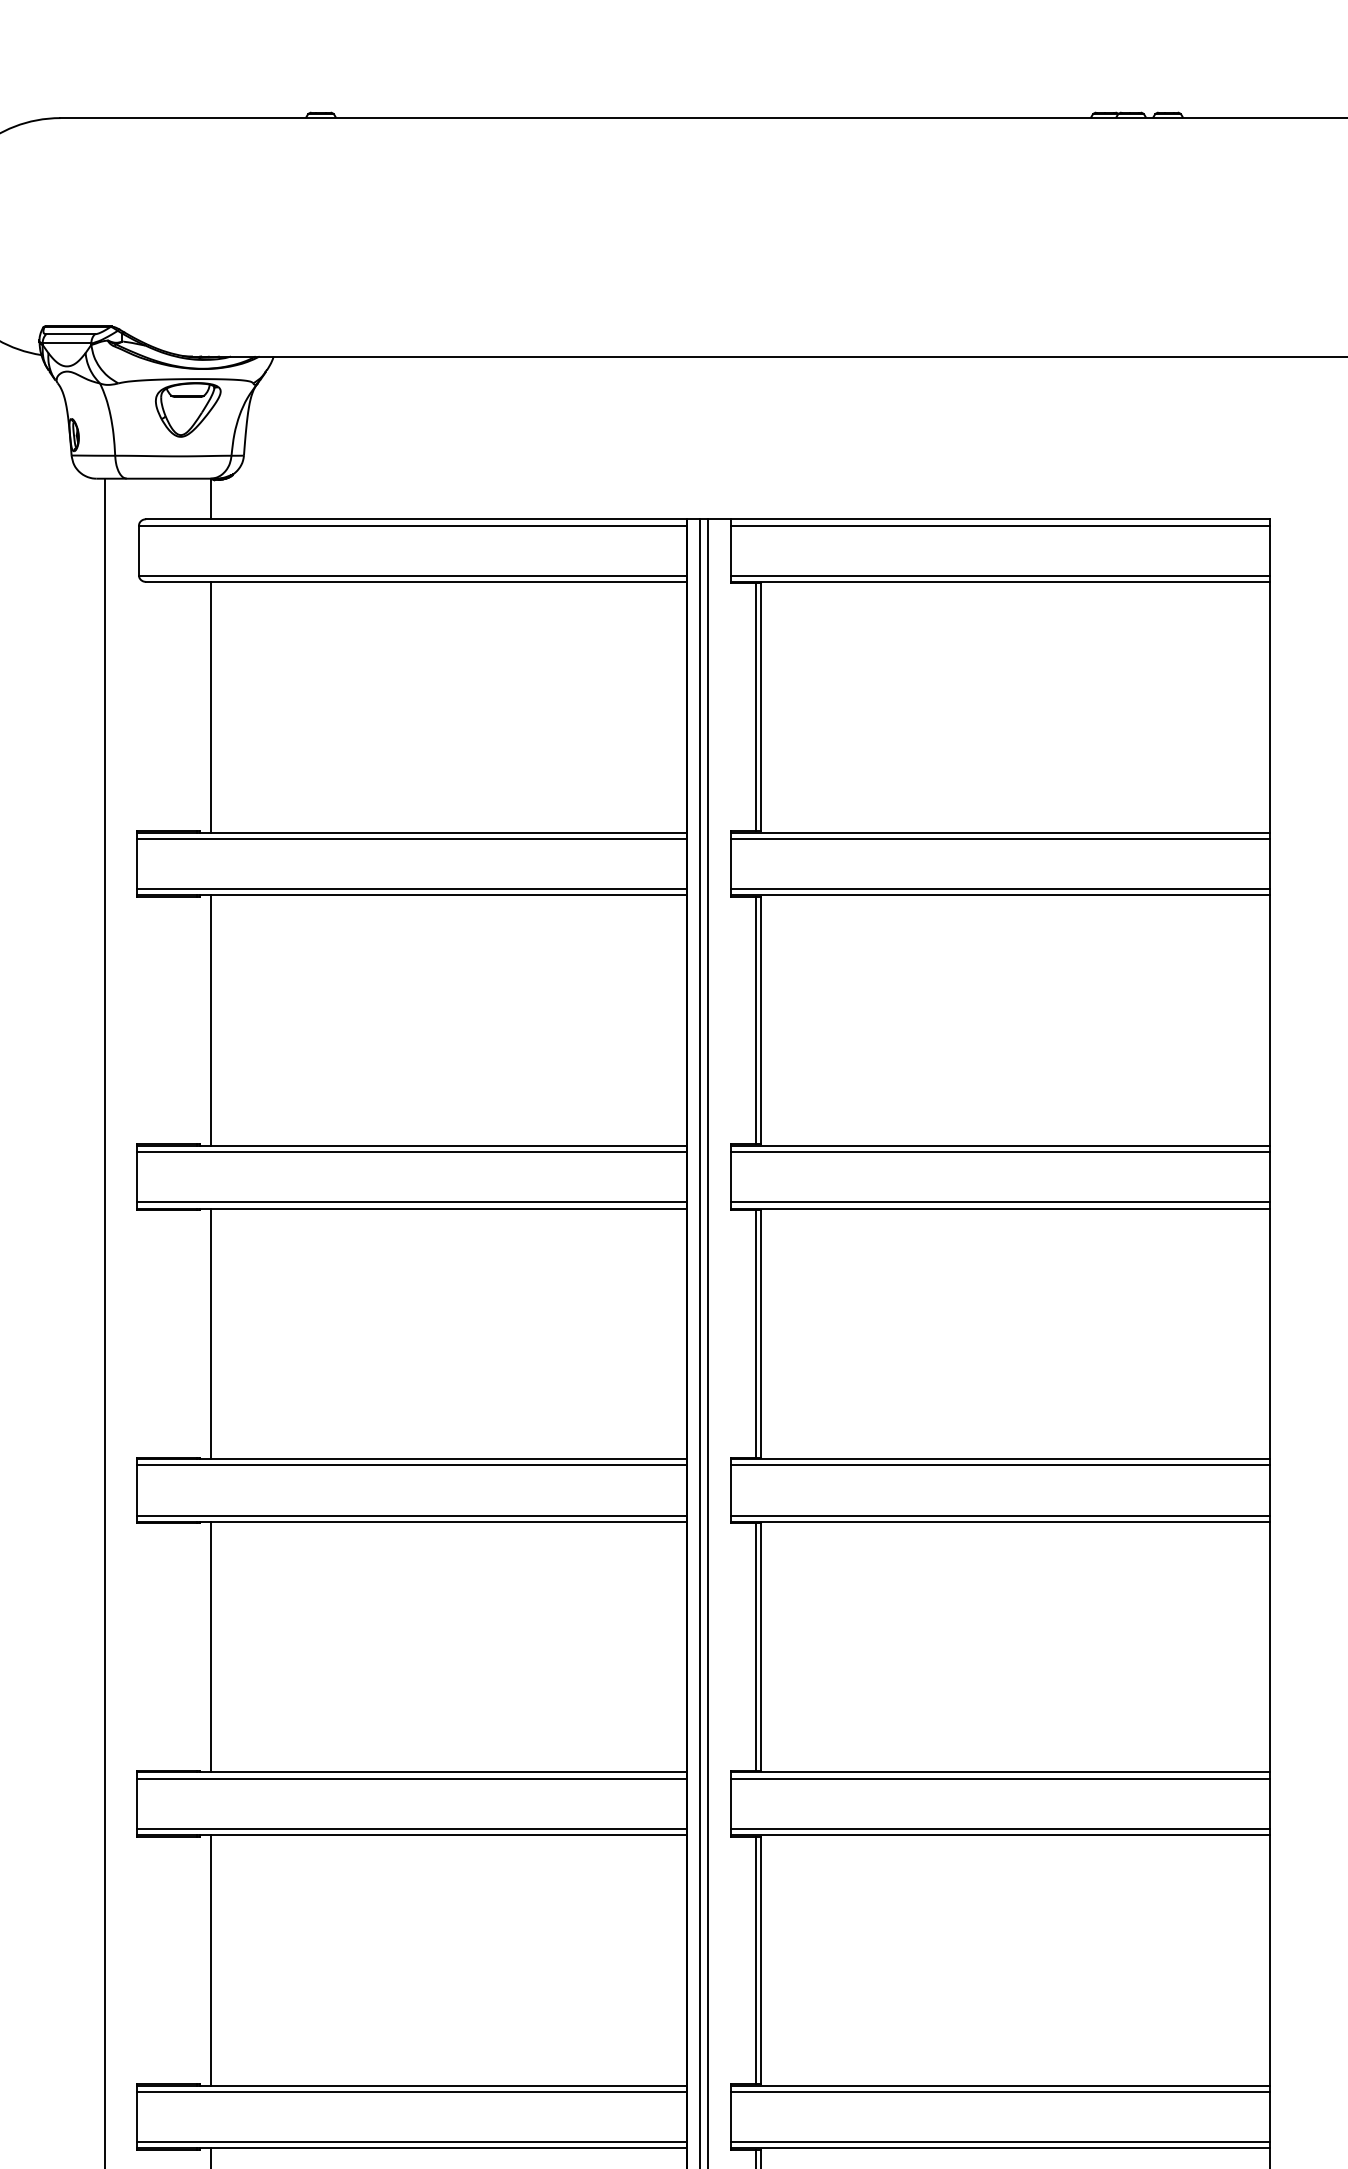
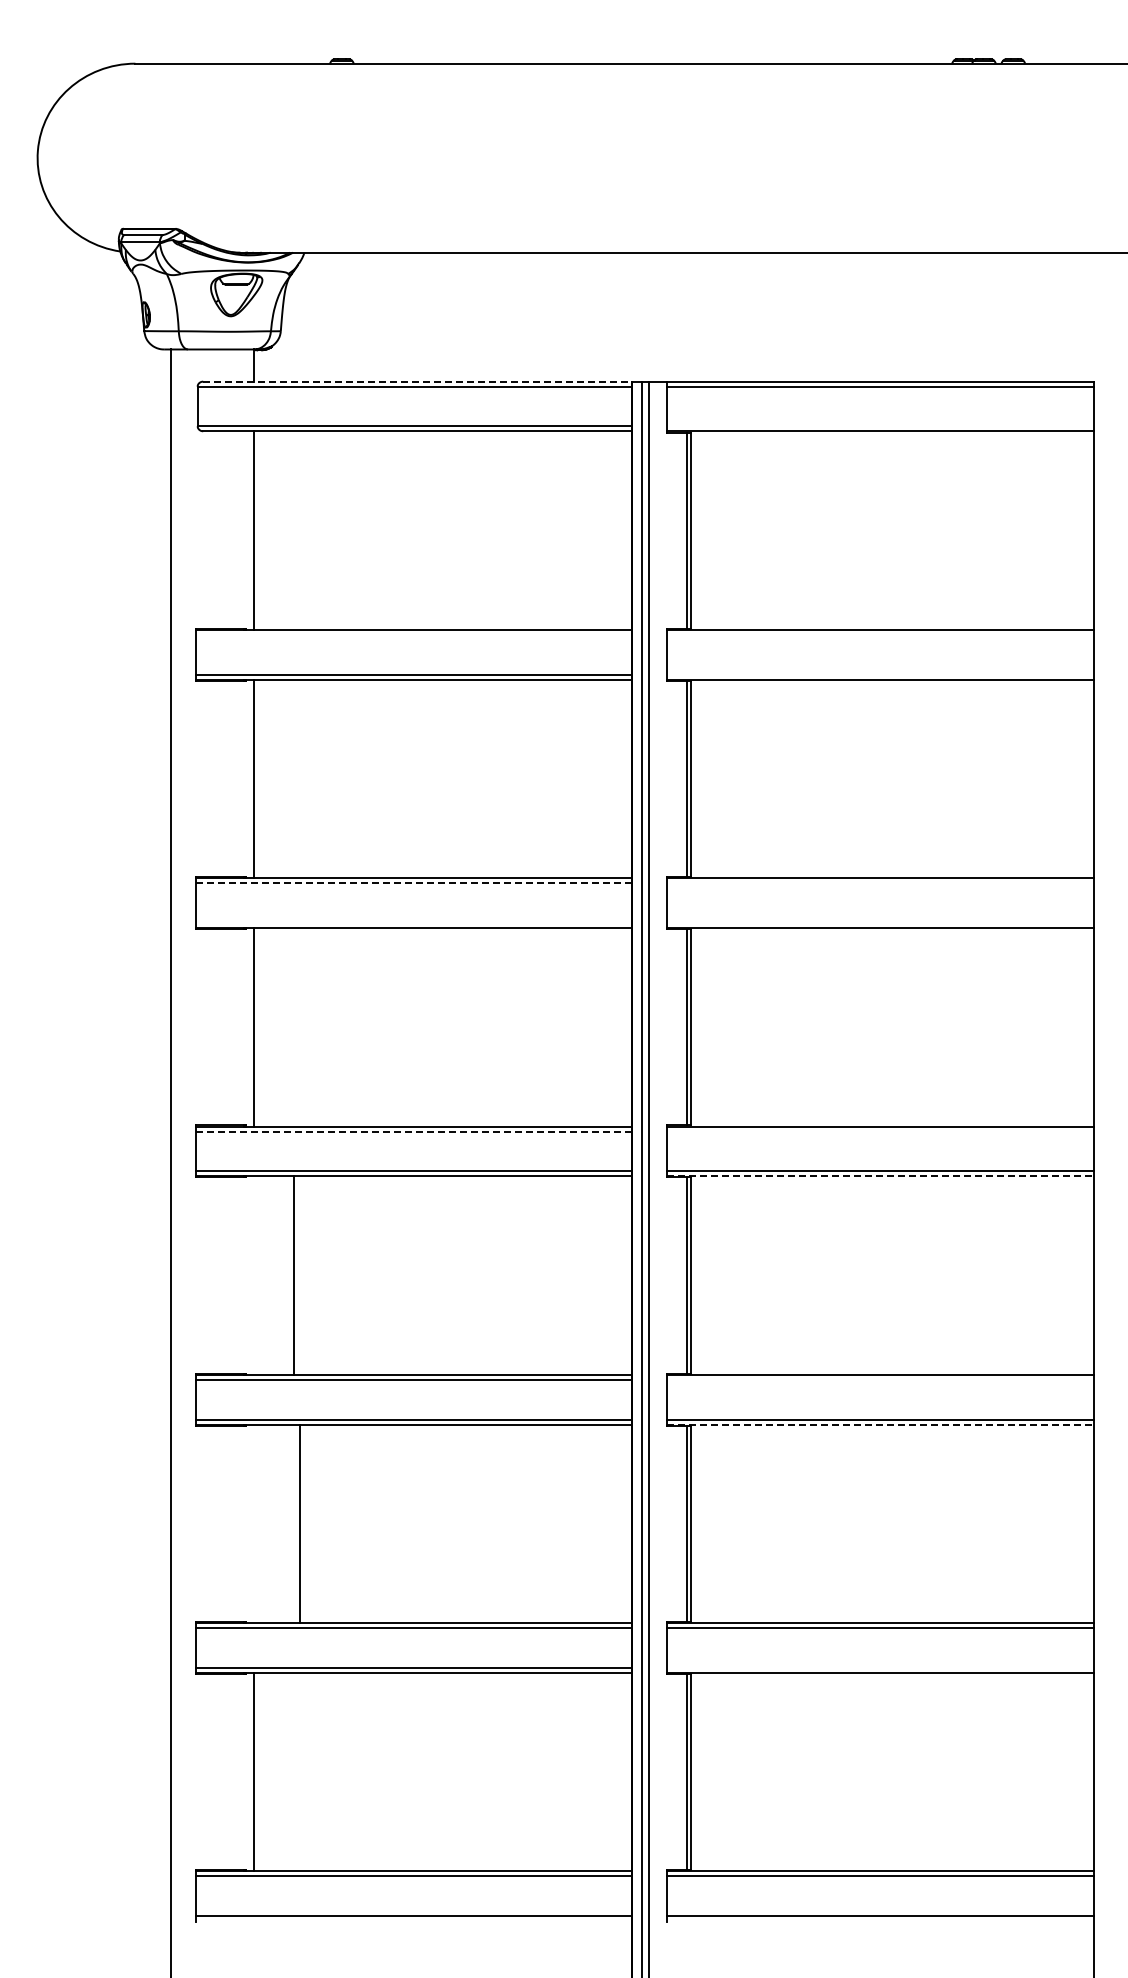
line: (417, 519) -> (418, 381), solid -> dashed
line: (999, 575) -> (879, 426), removed
line: (411, 838) -> (413, 634), removed
line: (999, 838) -> (879, 634), removed
line: (999, 888) -> (879, 674), removed
line: (412, 1152) -> (414, 883), solid -> dashed
line: (999, 1152) -> (879, 883), removed
line: (411, 1201) -> (413, 922), removed
line: (999, 1201) -> (879, 922), removed
line: (412, 1465) -> (414, 1131), solid -> dashed
line: (999, 1465) -> (879, 1131), removed
line: (1000, 1522) -> (880, 1176), solid -> dashed
line: (210, 1647) -> (294, 1275), moved
line: (999, 1778) -> (879, 1379), removed
line: (1000, 1835) -> (880, 1424), solid -> dashed
line: (210, 1959) -> (300, 1523), moved
line: (999, 2141) -> (879, 1667), removed

